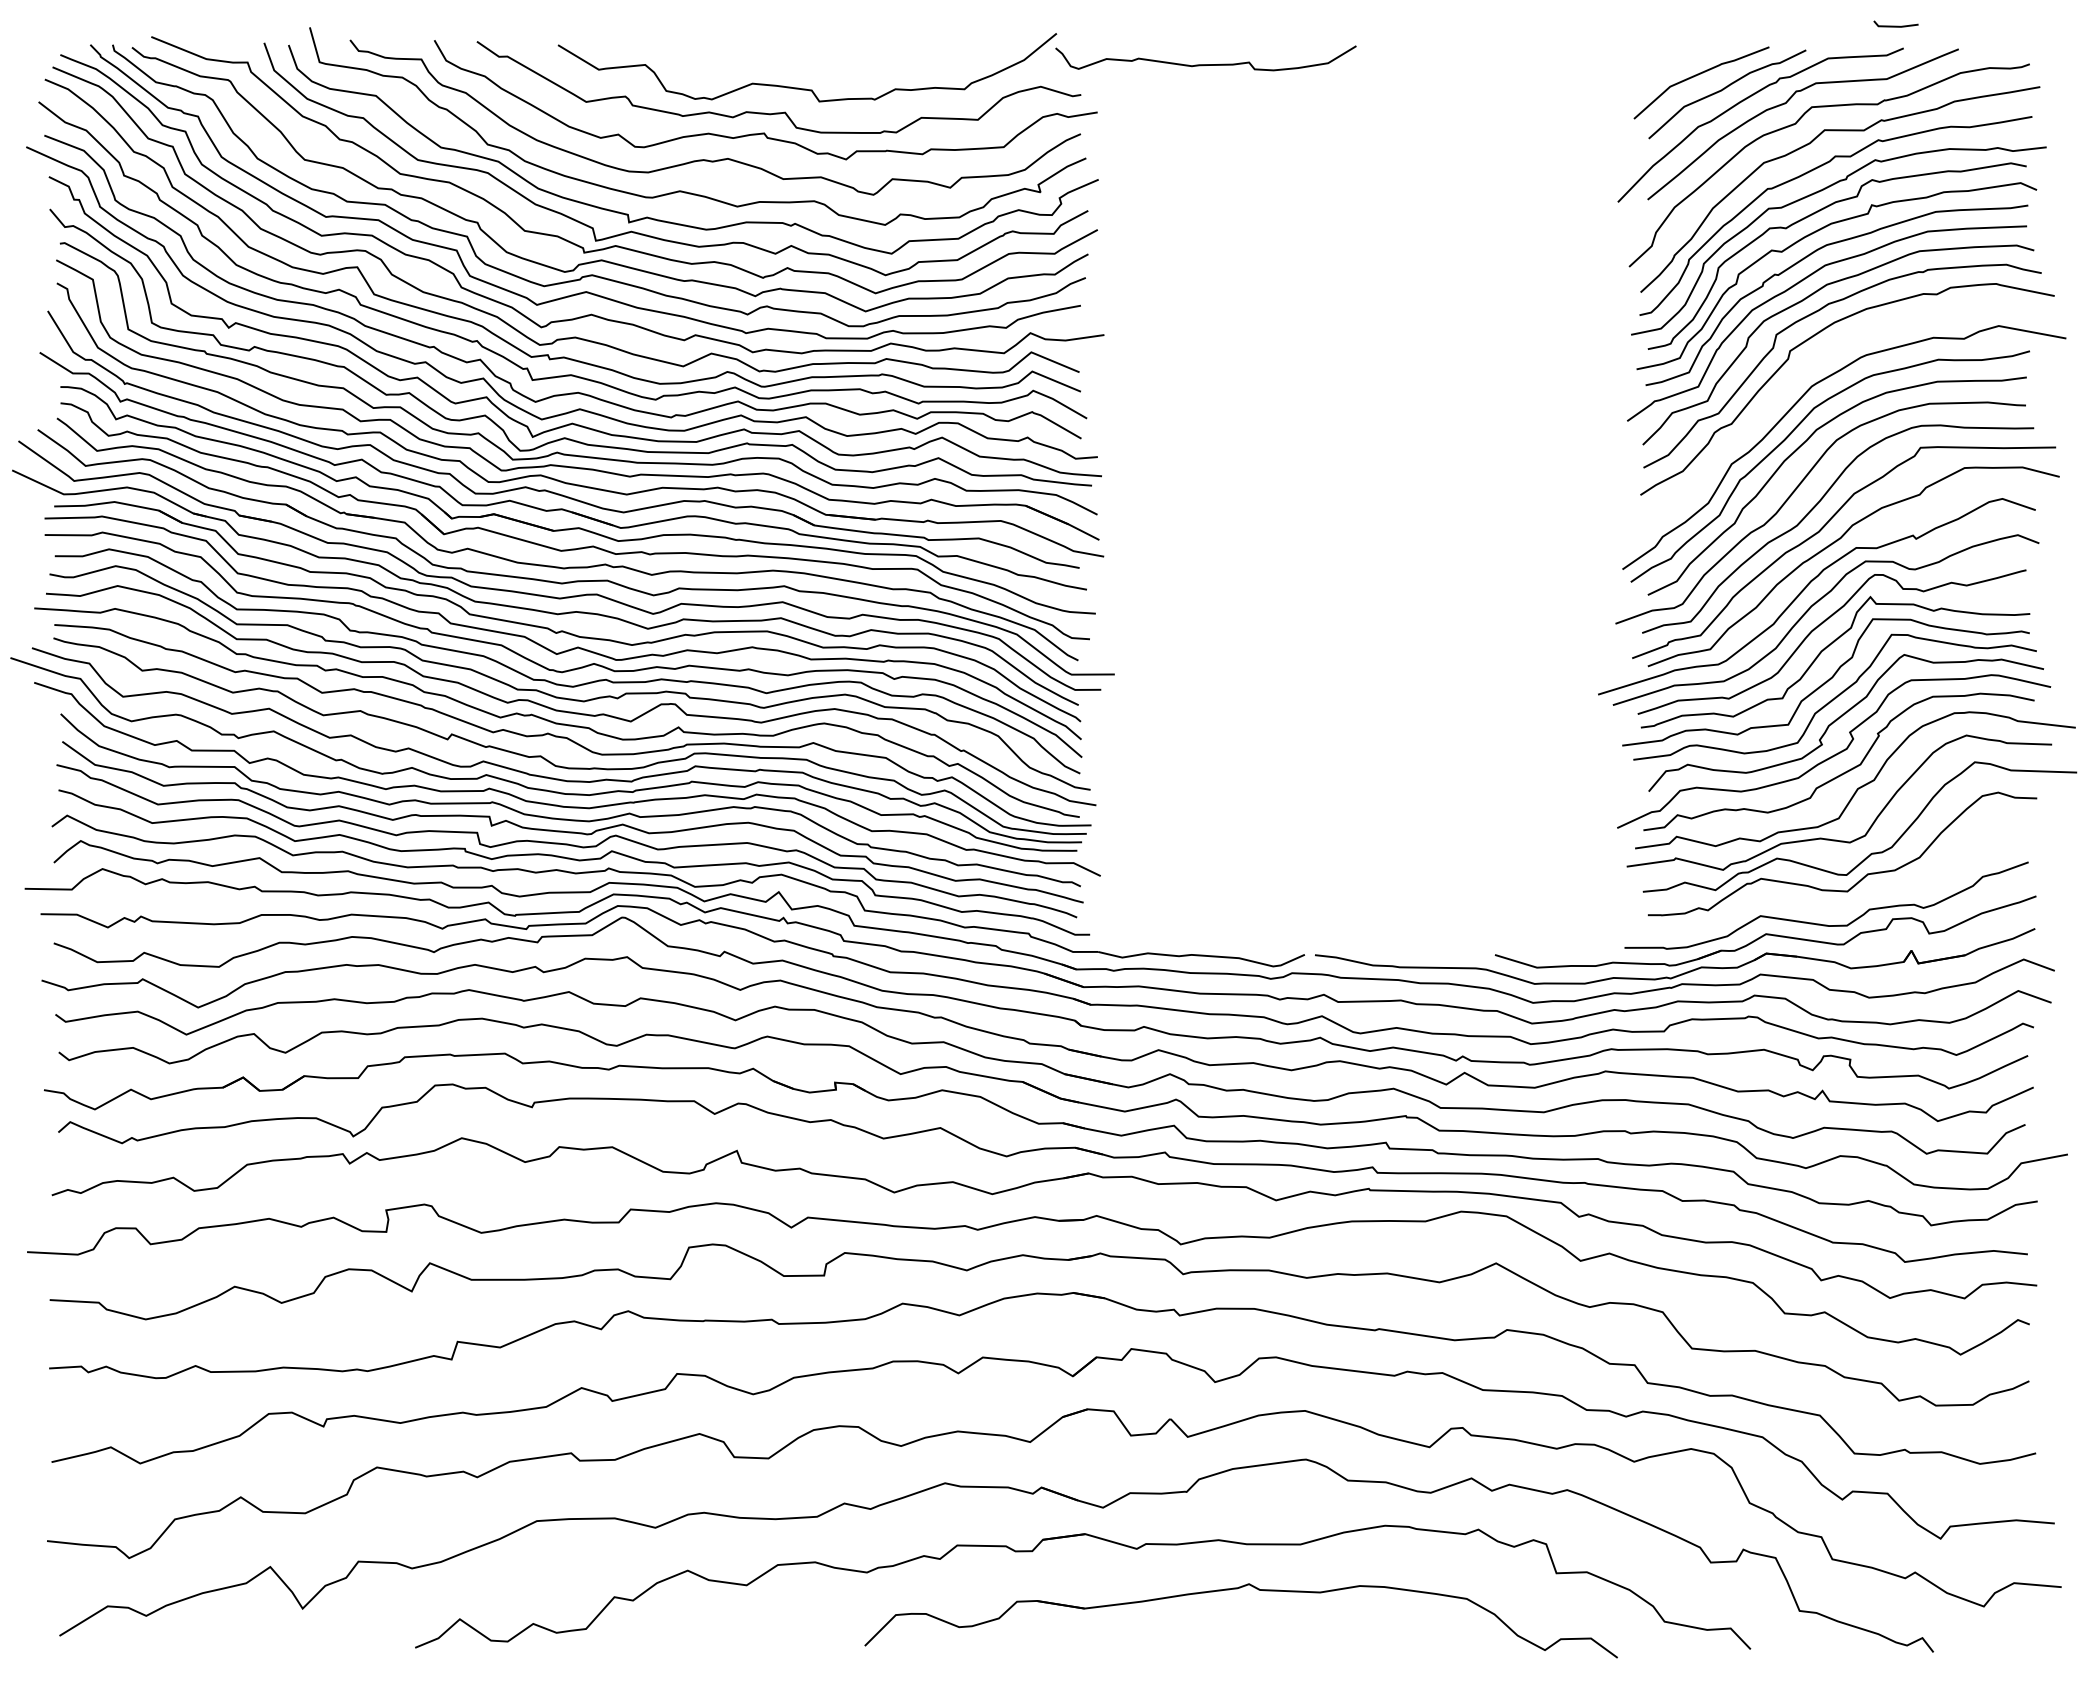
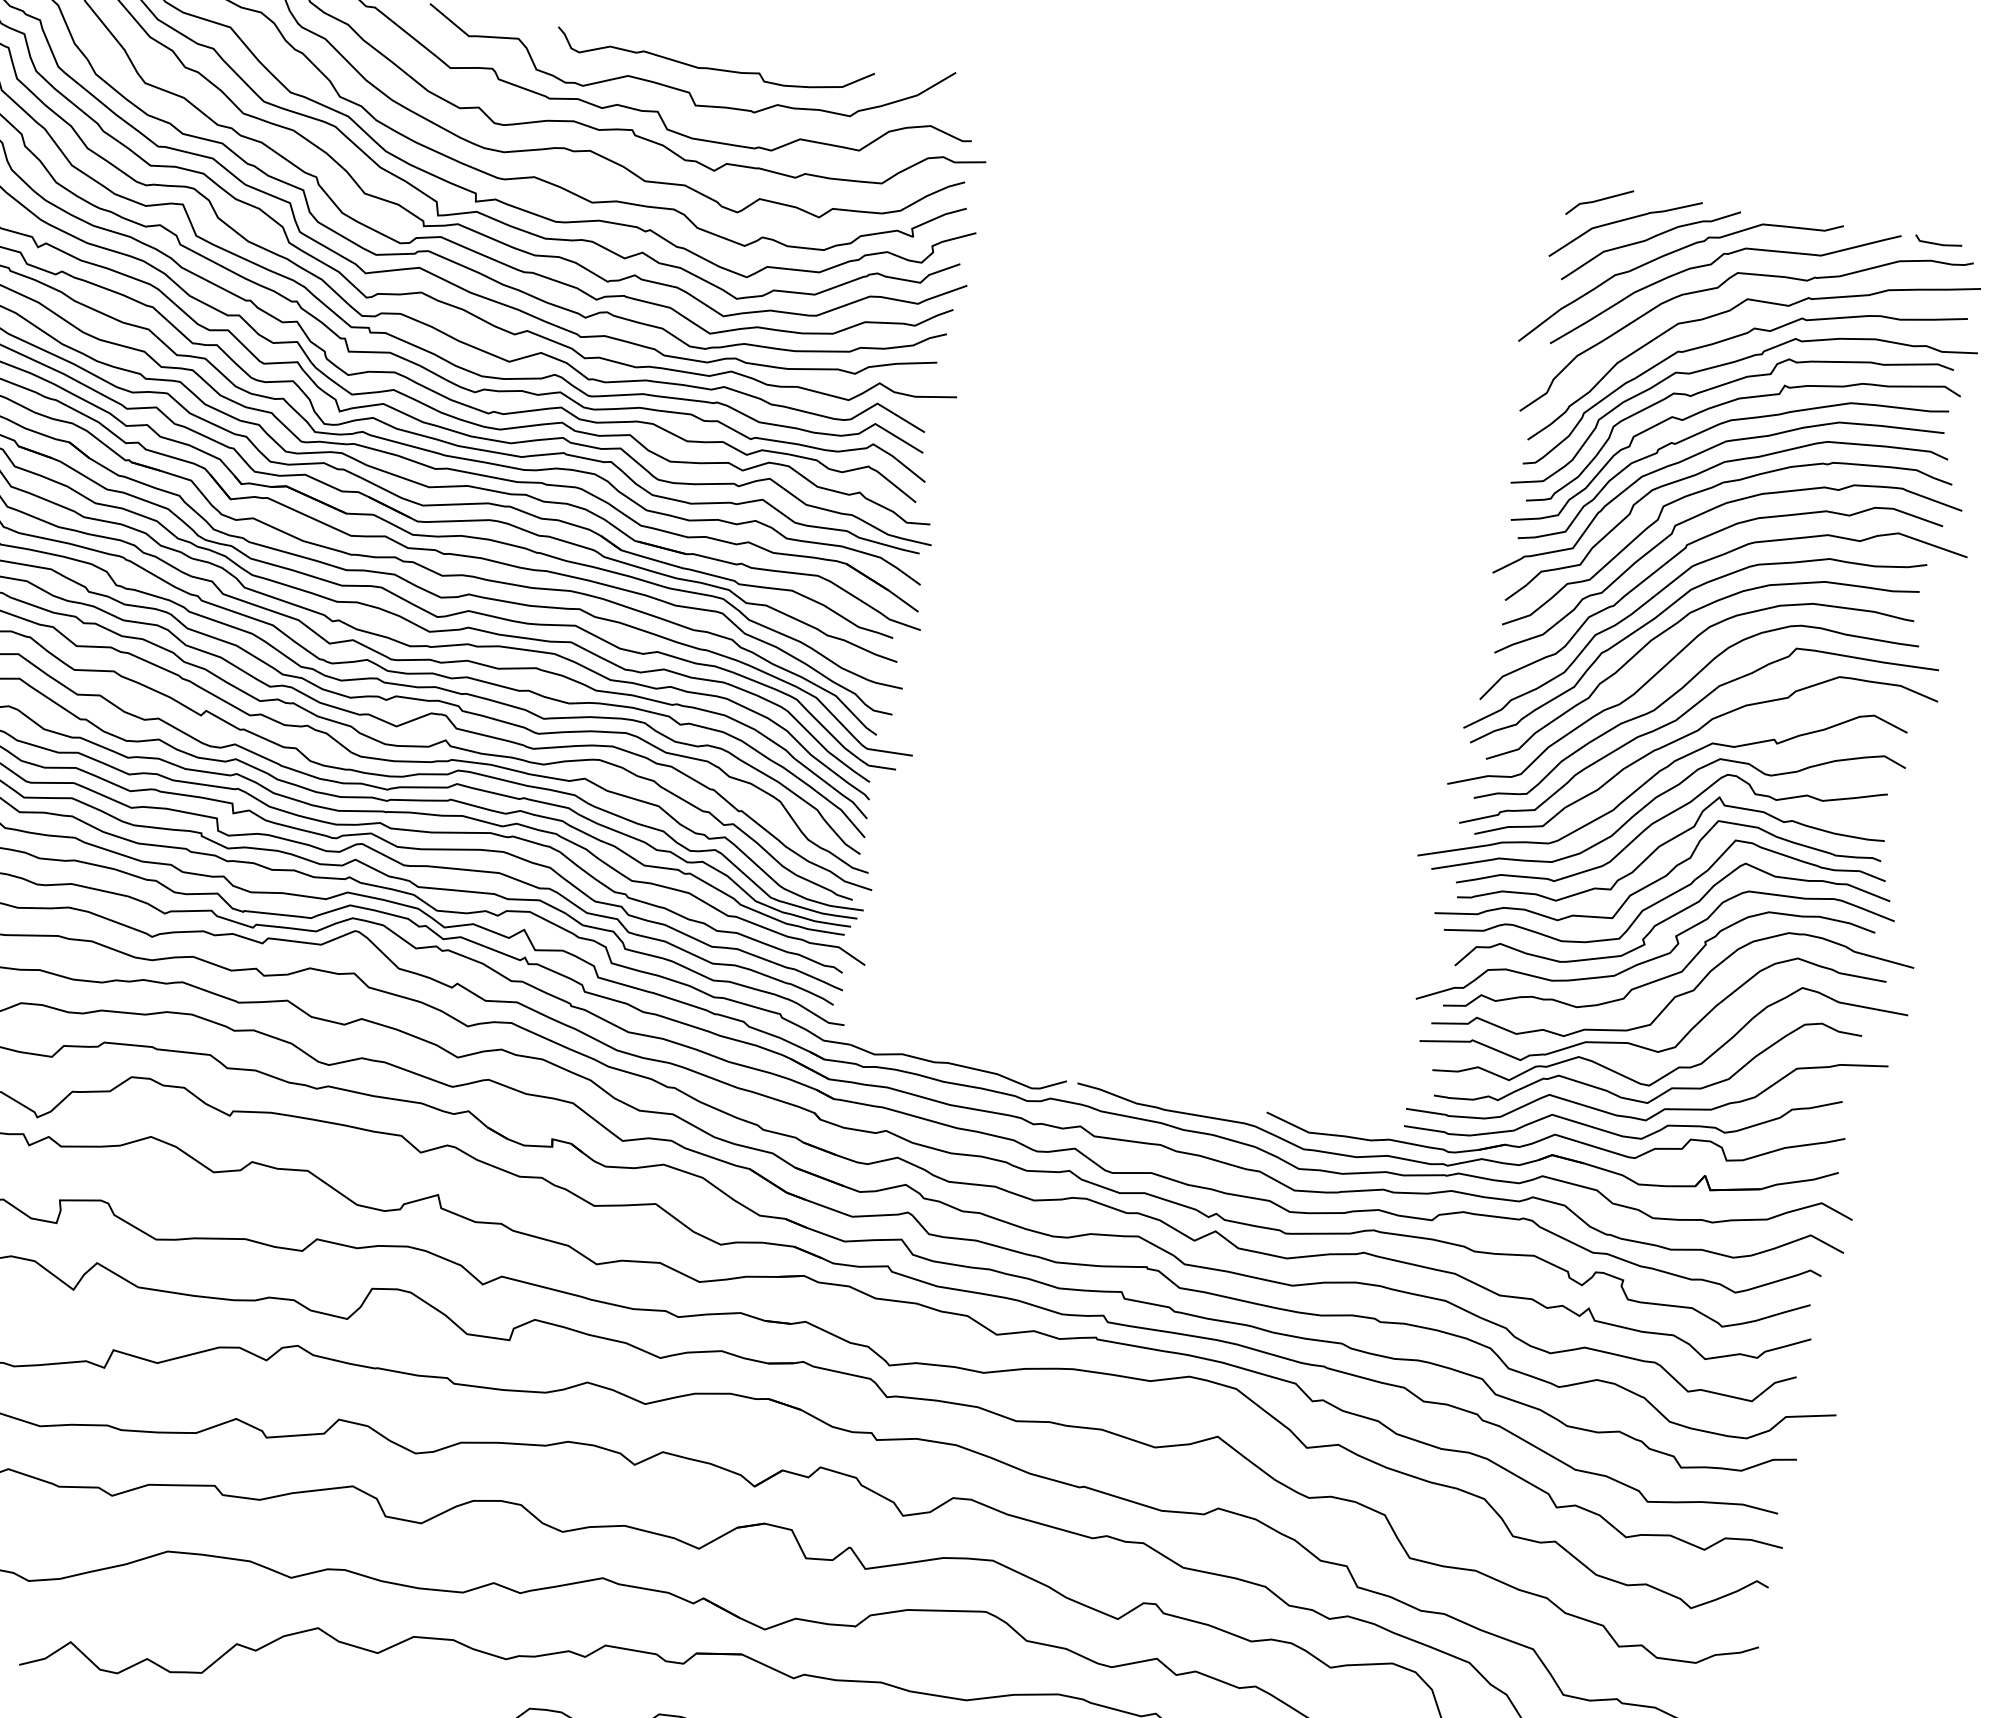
line: (1895, 25) -> (1937, 242), moved
line: (1673, 60) -> (1599, 201), added
curve: (1205, 64) -> (713, 68), moved
curve: (1791, 384) -> (1671, 561), added
curve: (1861, 895) -> (1661, 1109), added

